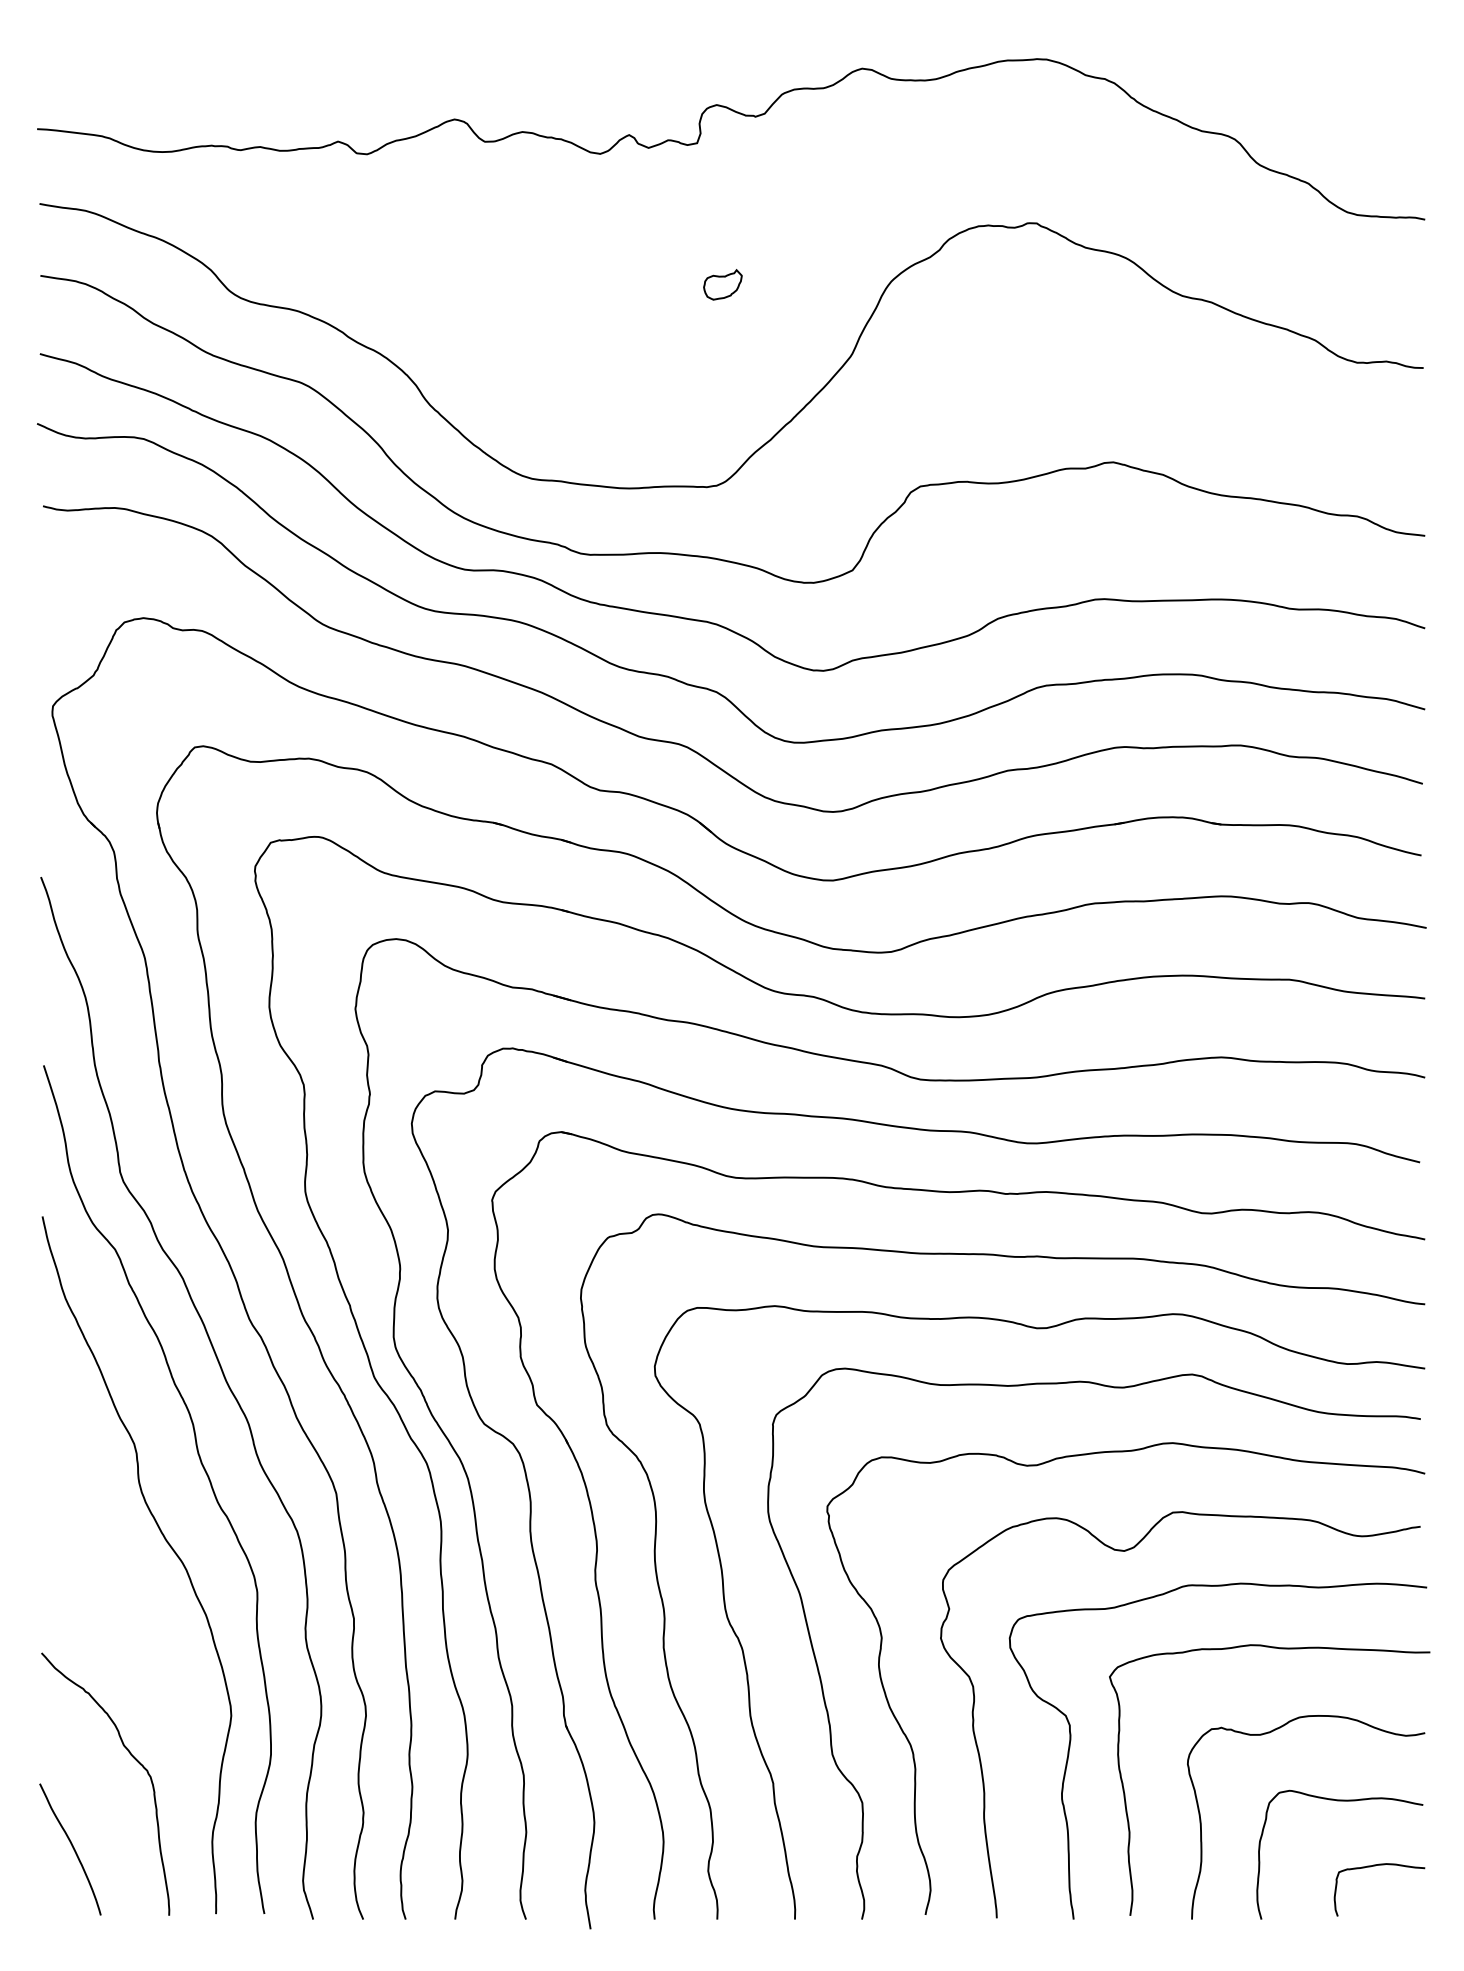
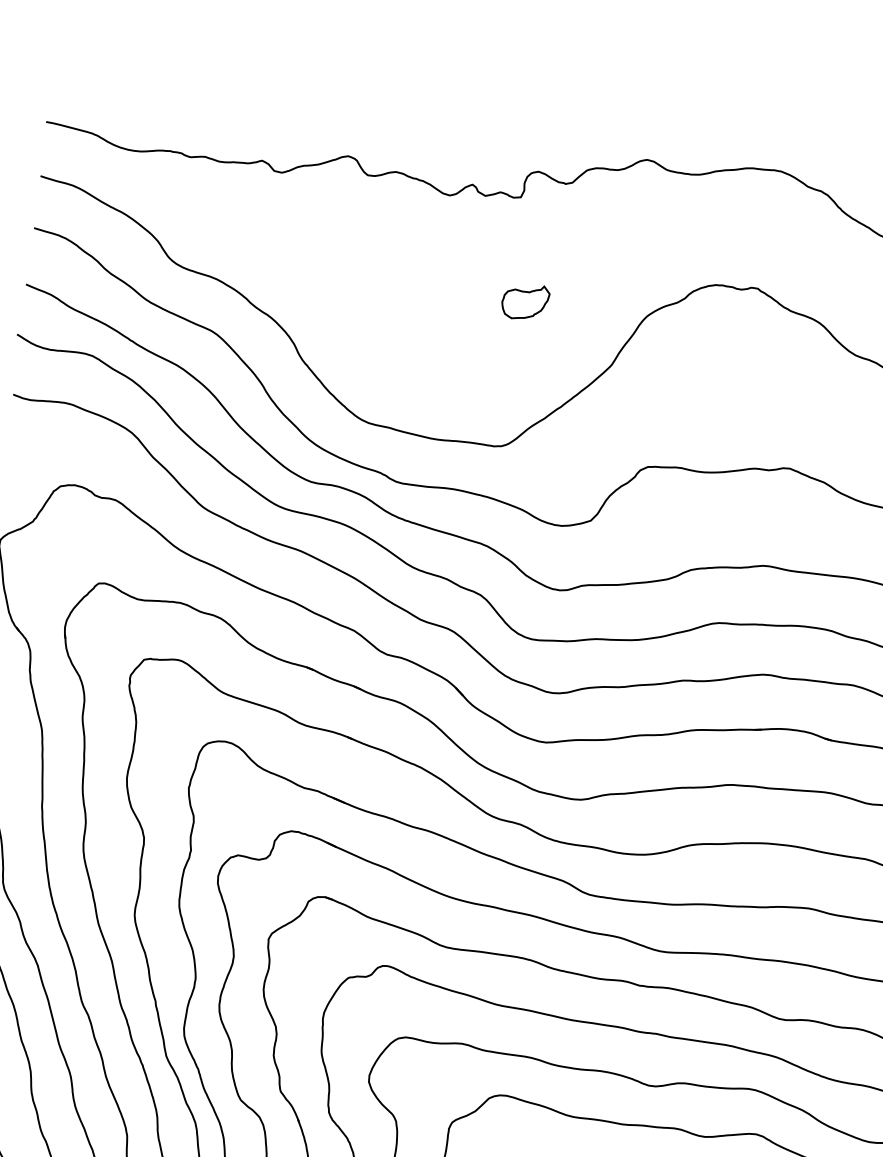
part: (722, 284) -> (525, 301), size x1.67

